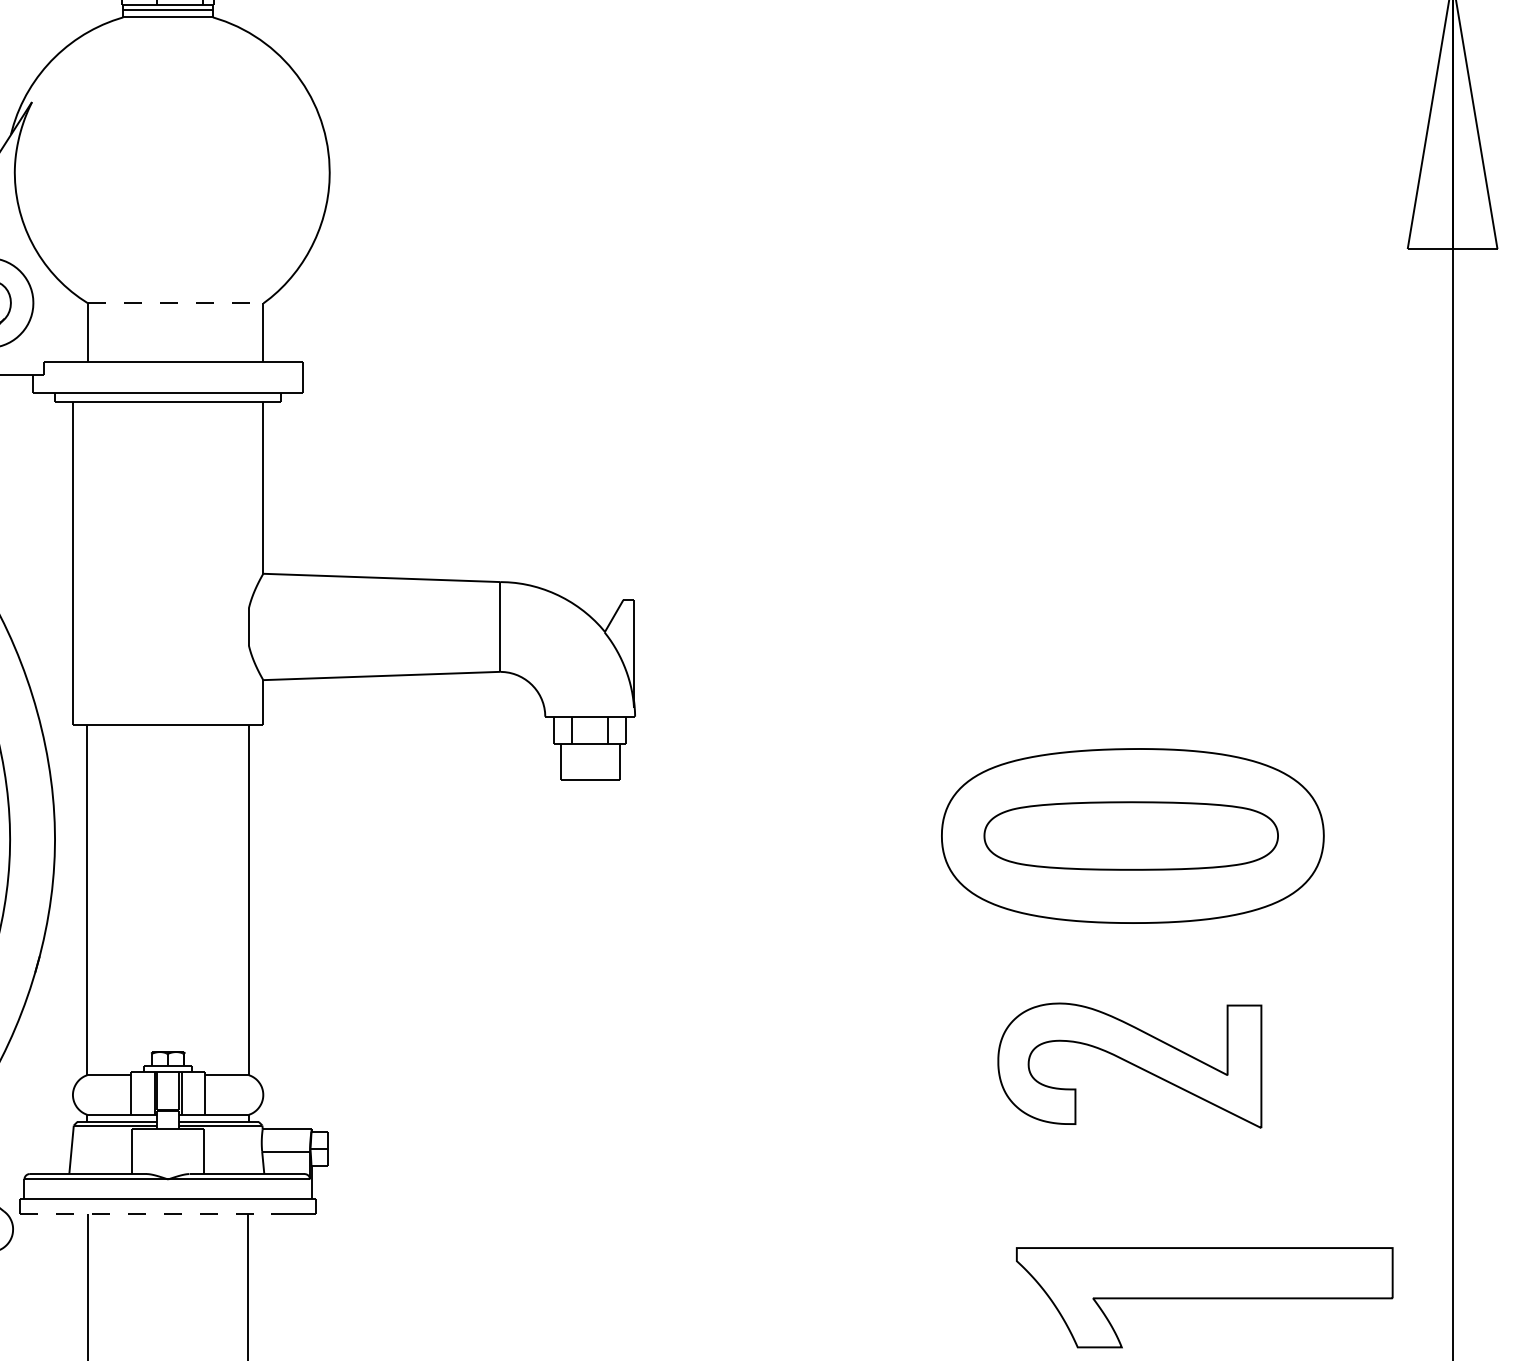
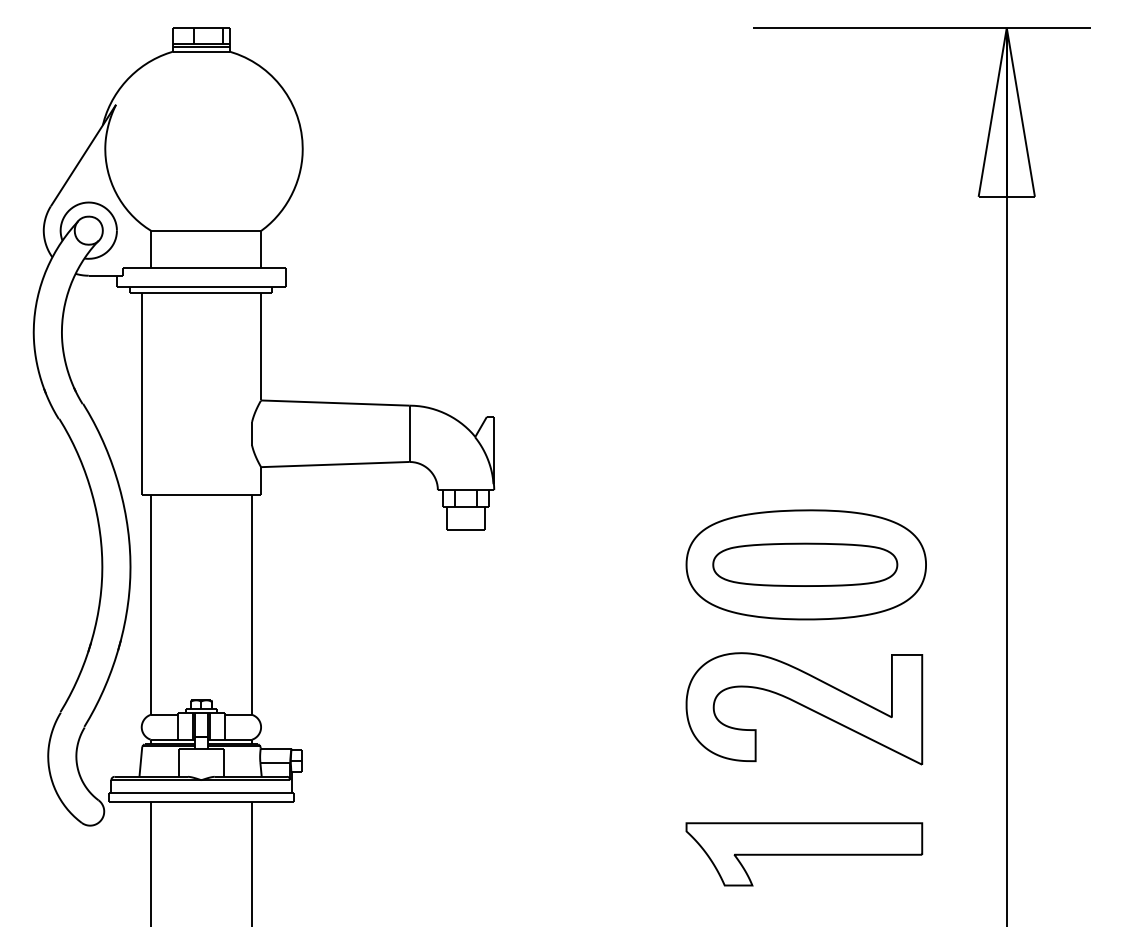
line: (176, 302) -> (206, 230), dashed -> solid
part: (1129, 1065) -> (804, 708), size x1.43
line: (147, 1213) -> (188, 801), dashed -> solid
part: (1204, 1297) -> (804, 854), moved

